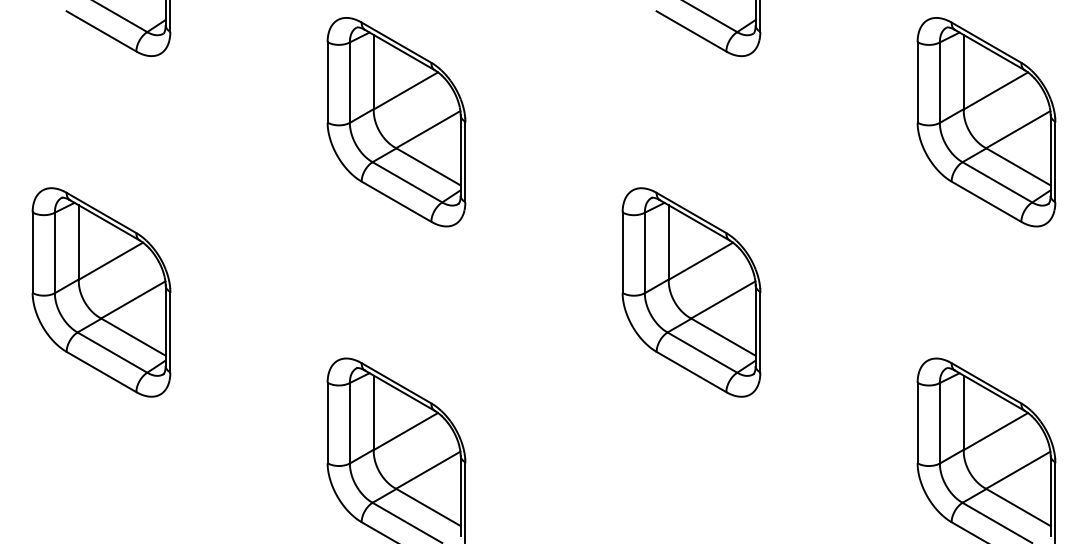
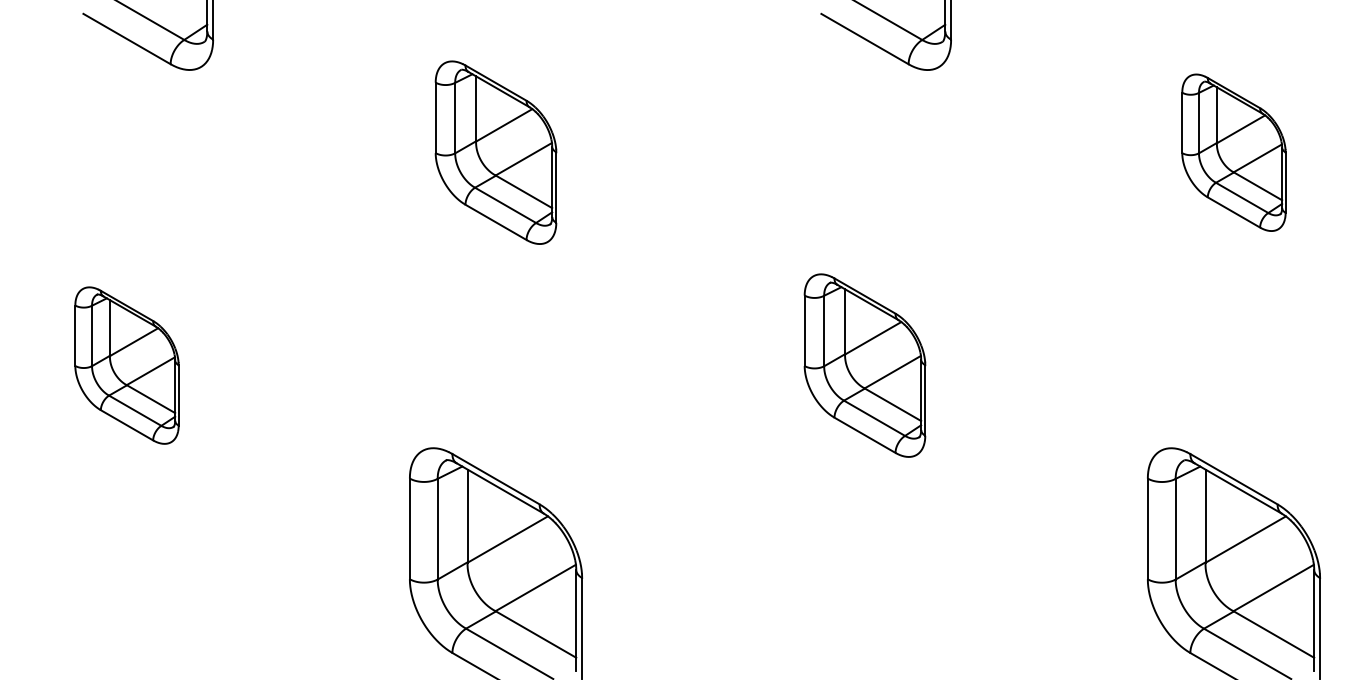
part: (396, 122) -> (496, 153), size x0.7
part: (986, 122) -> (1233, 153), size x0.6
part: (101, 292) -> (127, 365), size x0.6
part: (691, 292) -> (864, 365), size x0.7

